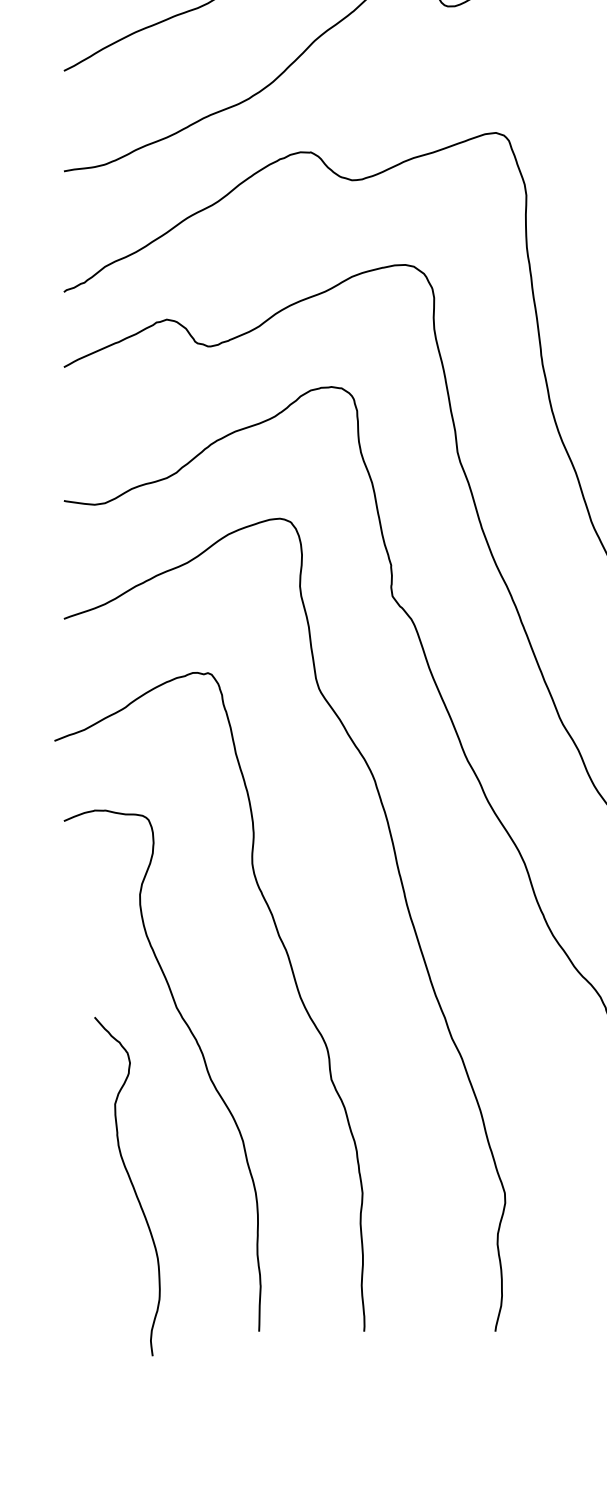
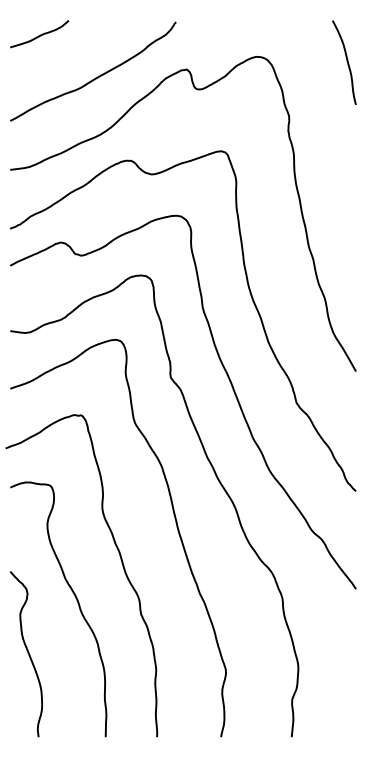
curve: (129, 1185) -> (27, 653), moved

